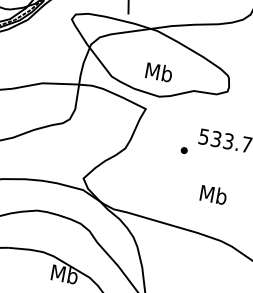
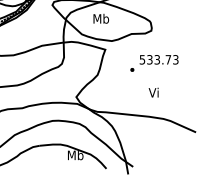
text: (158, 71) -> (100, 18), moved
text: (214, 194) -> (154, 92), Mb -> Vi

